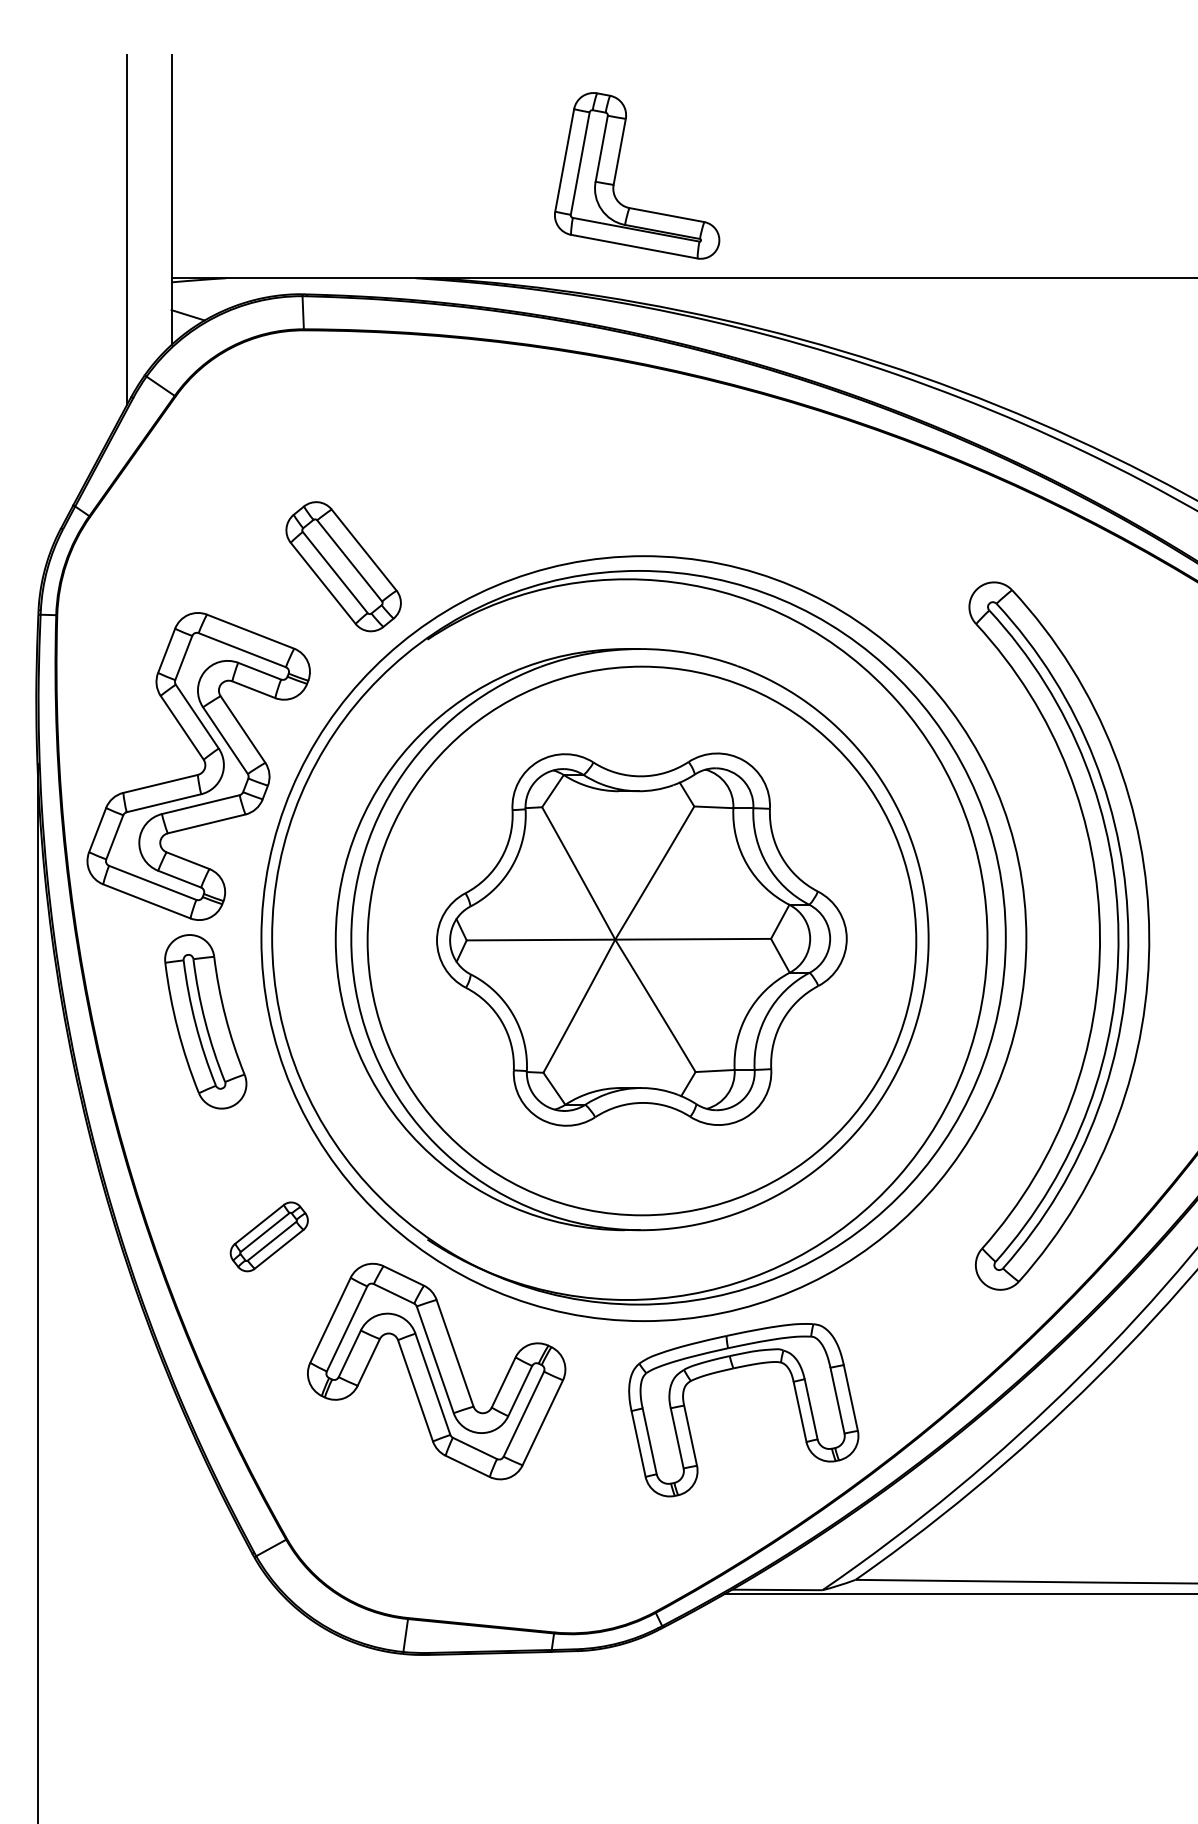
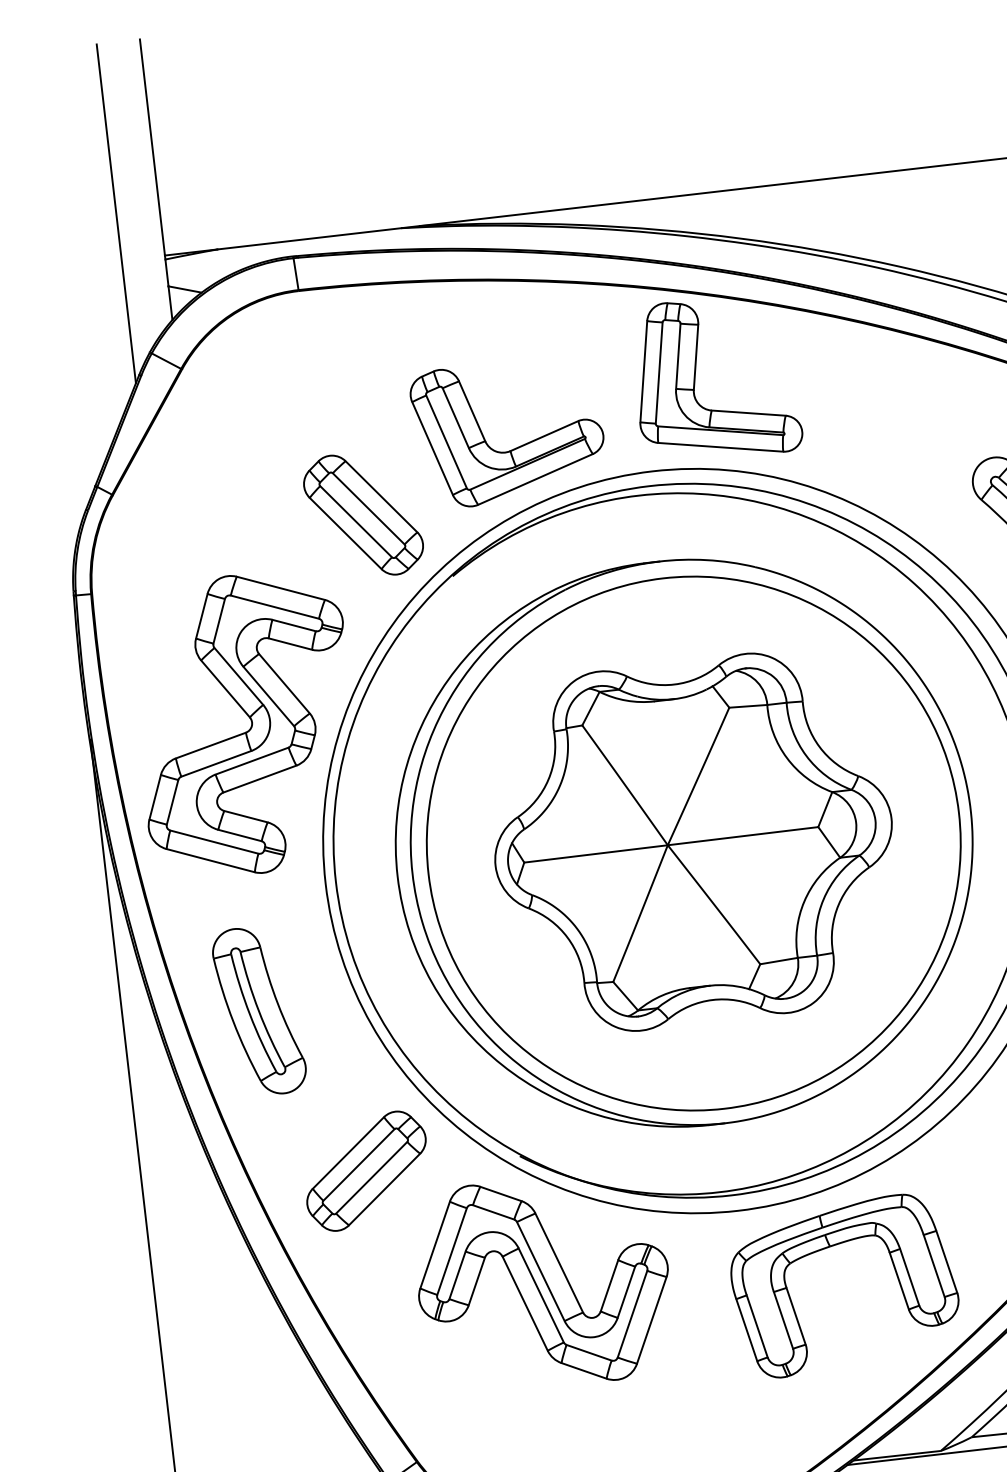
part: (617, 170) -> (695, 375), moved
part: (507, 515) -> (516, 447), added
part: (205, 1021) -> (259, 1010), moved
part: (269, 1236) -> (366, 1170), size x1.67

